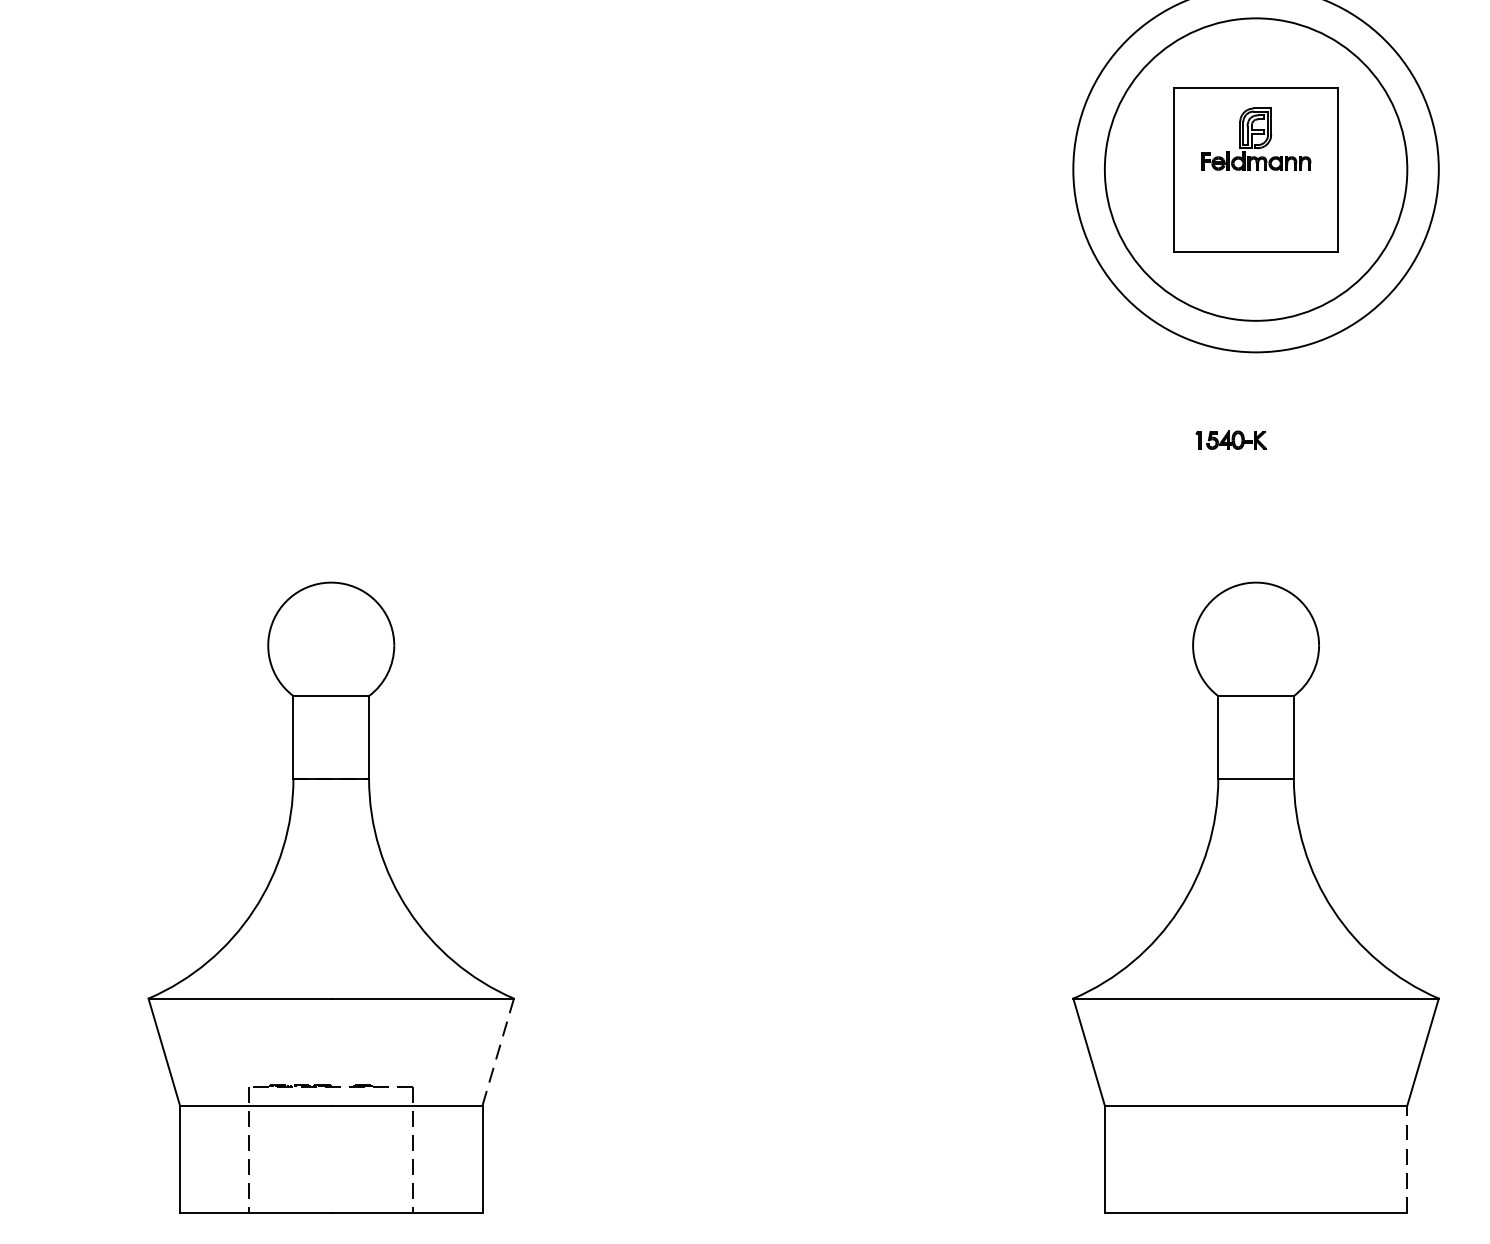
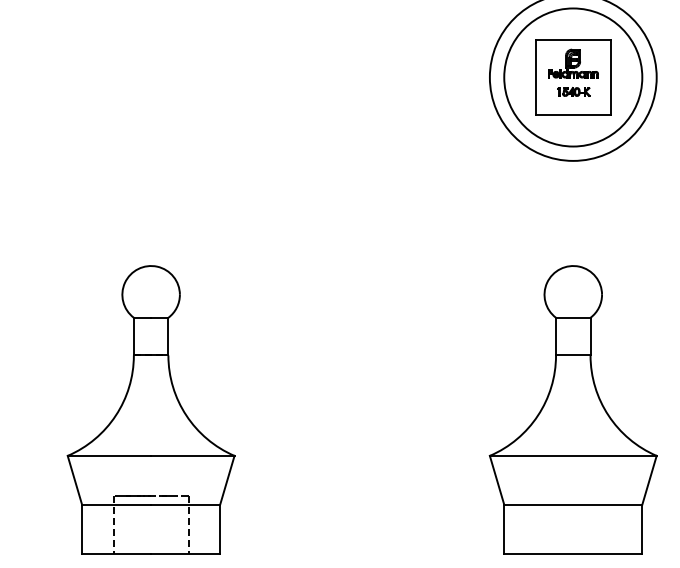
part: (1230, 439) -> (573, 91), moved
line: (498, 1050) -> (227, 479), dashed -> solid
line: (1407, 1157) -> (642, 528), dashed -> solid

